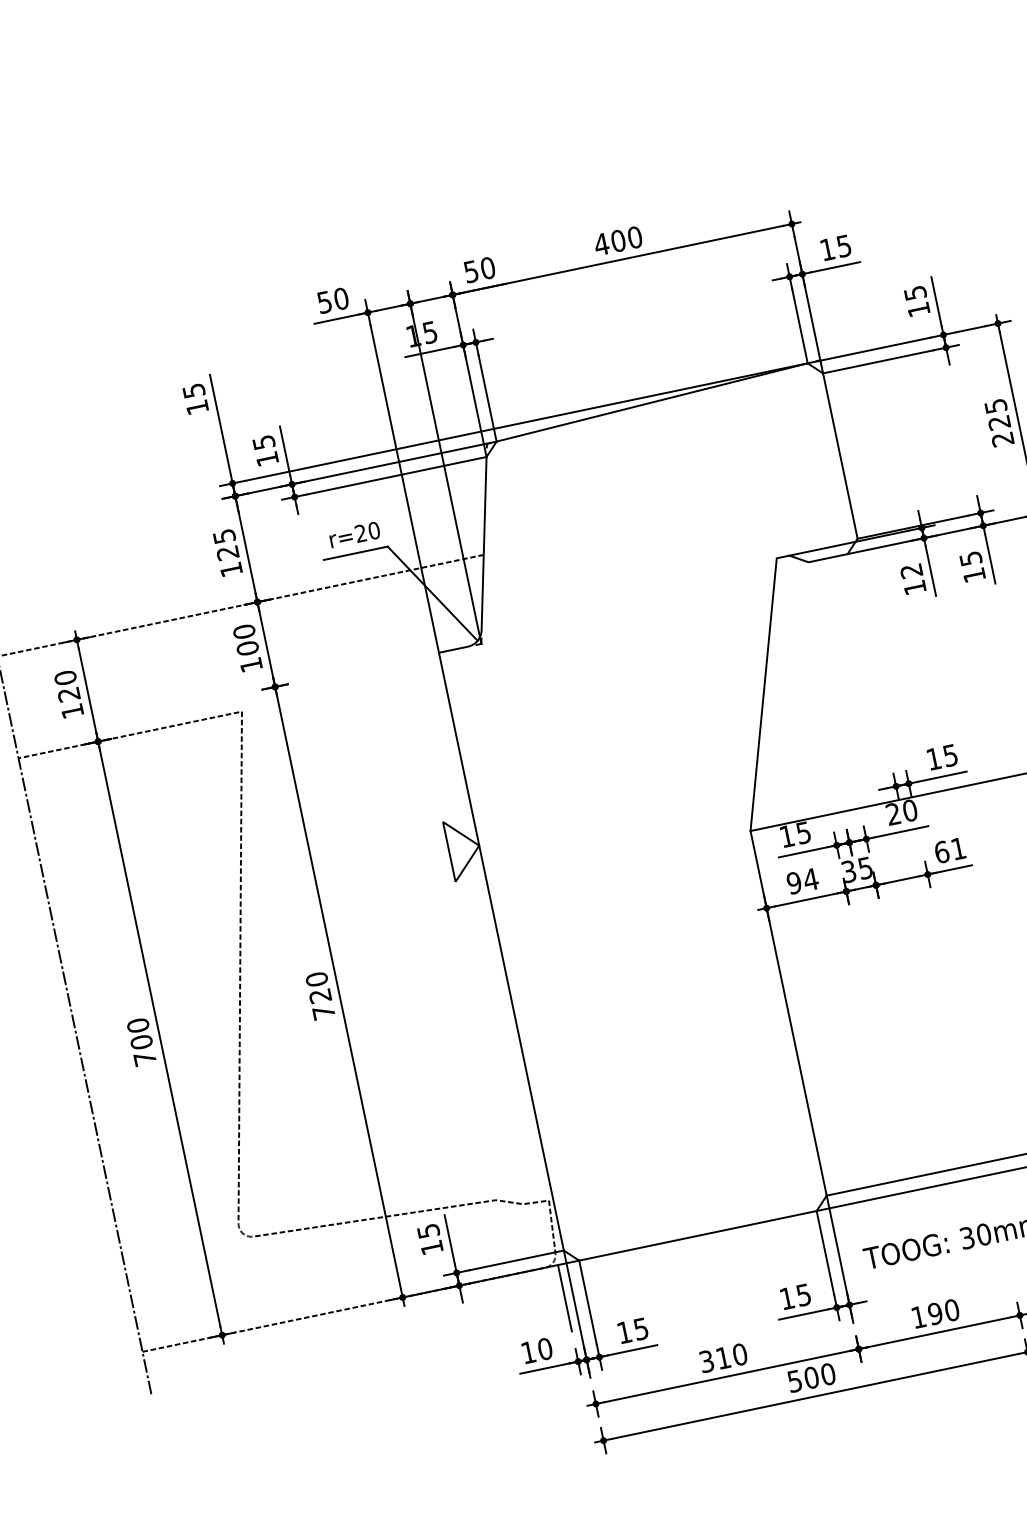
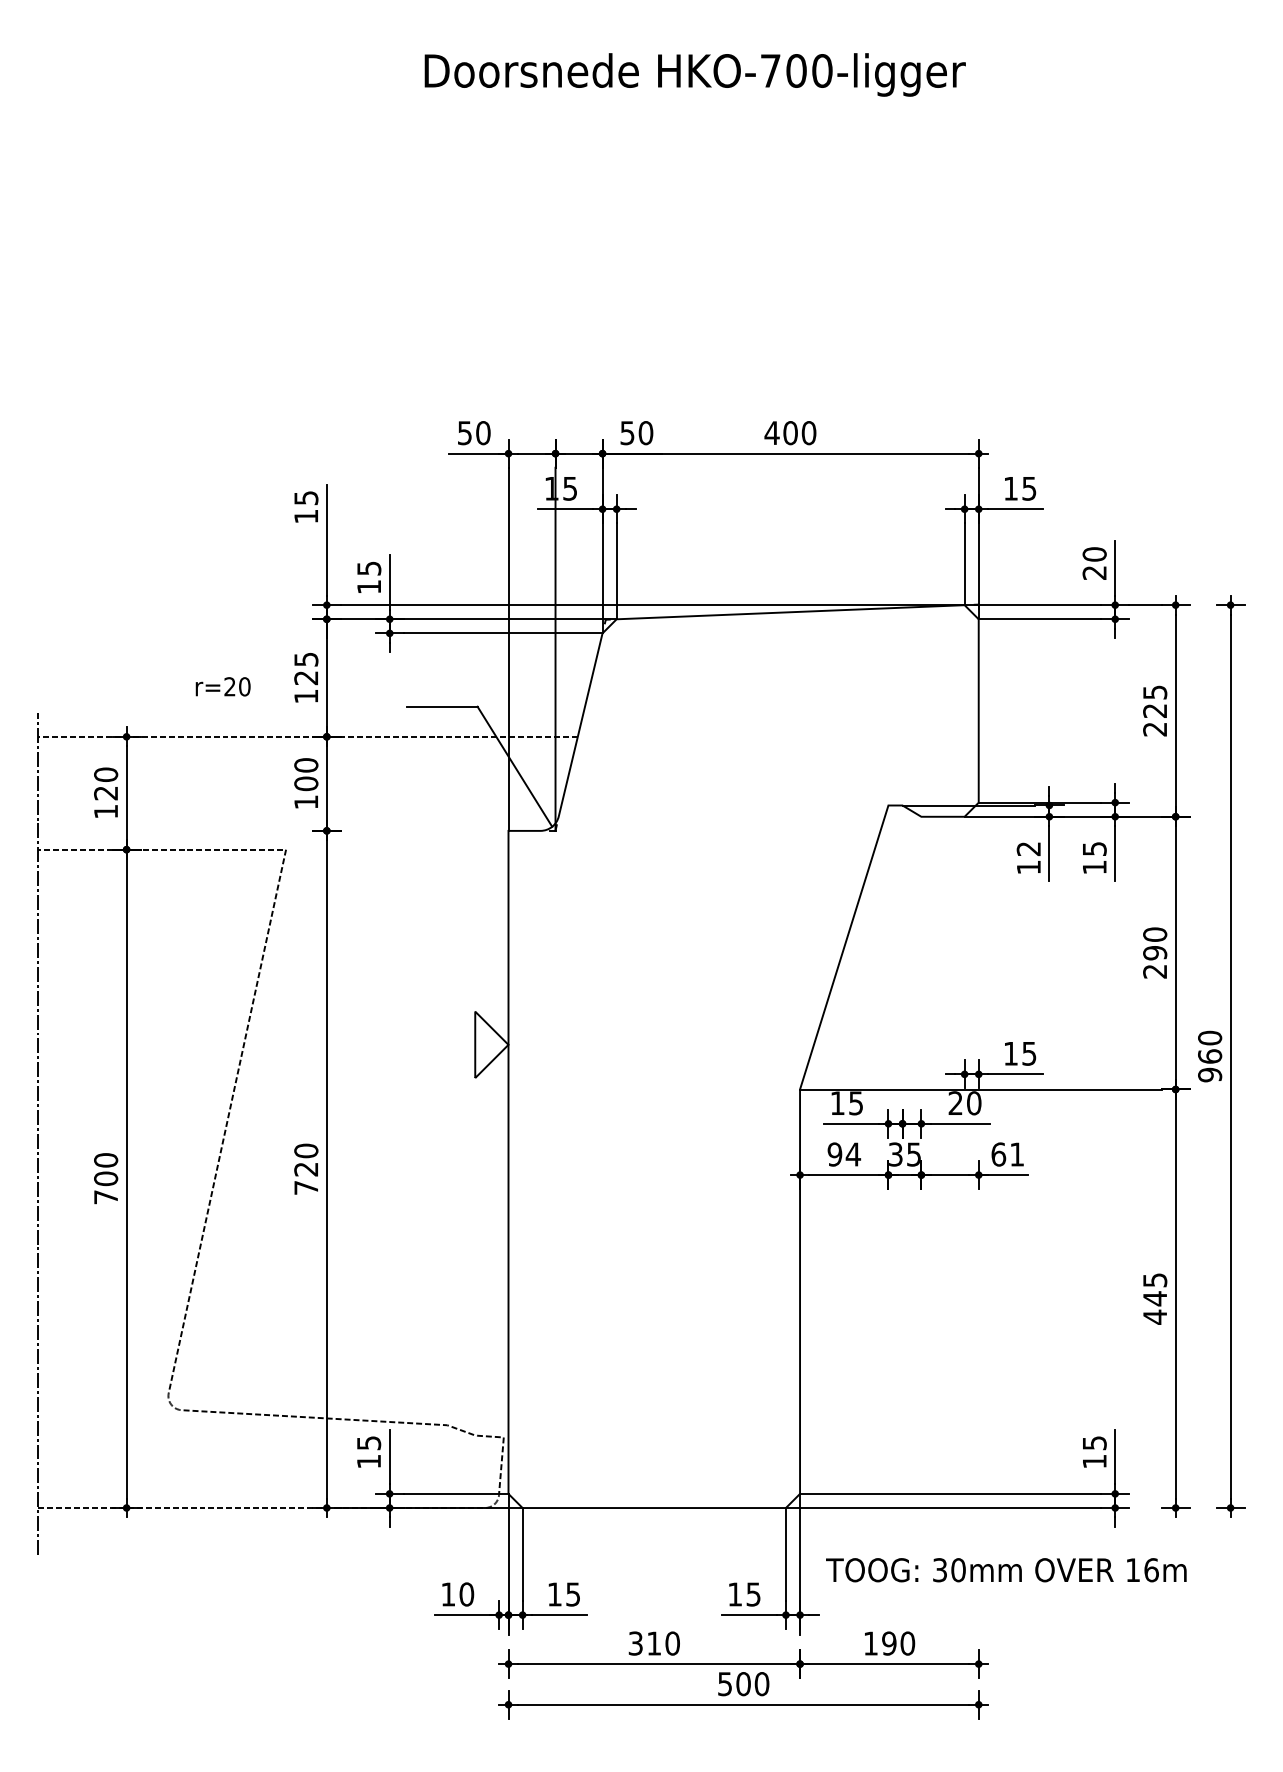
text: (916, 301) -> (1094, 563), 15 -> 20
text: (354, 534) -> (222, 686), moved
line: (565, 1297) -> (499, 1544), removed

